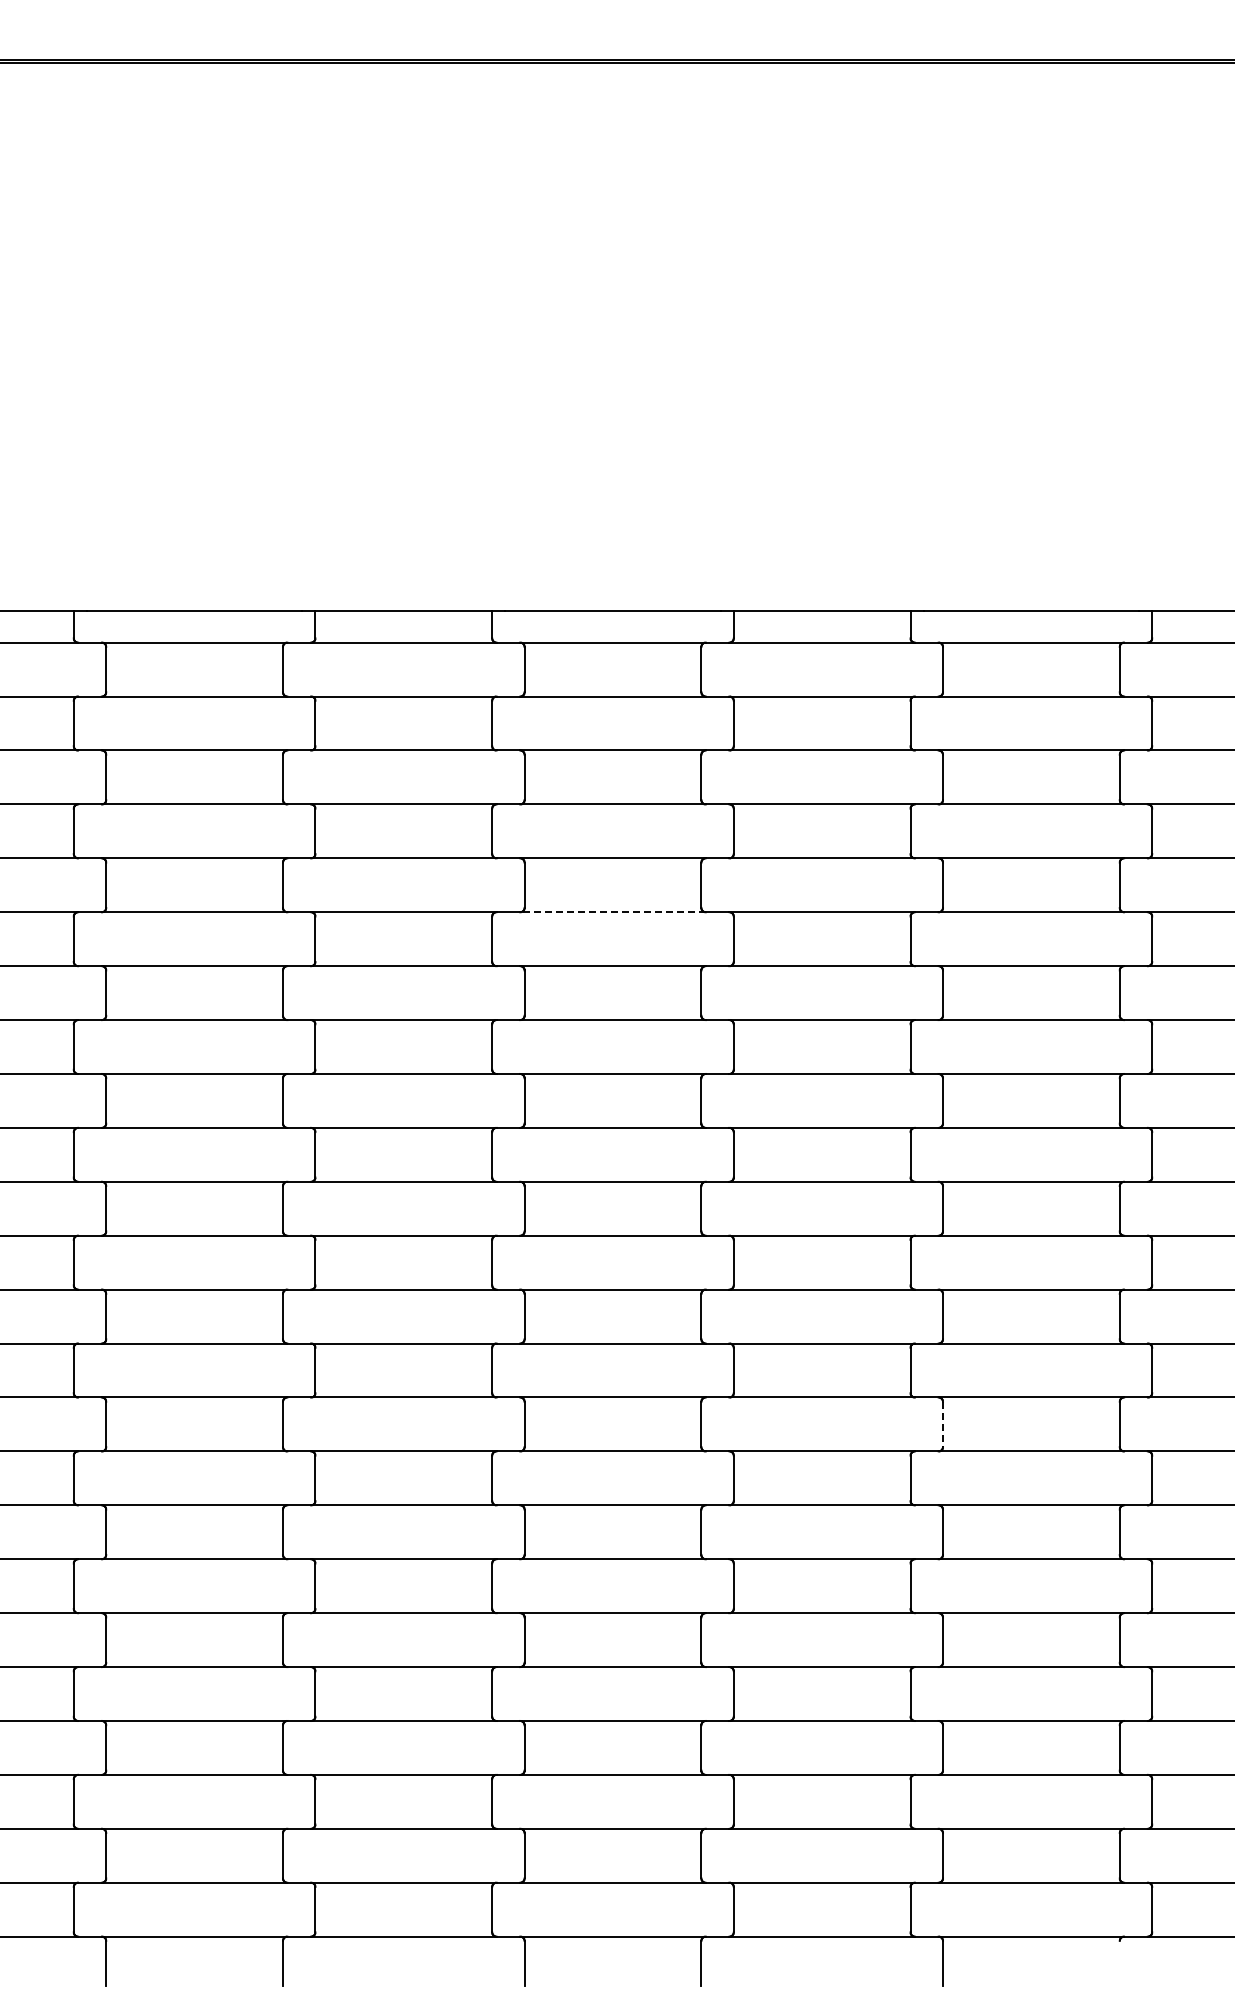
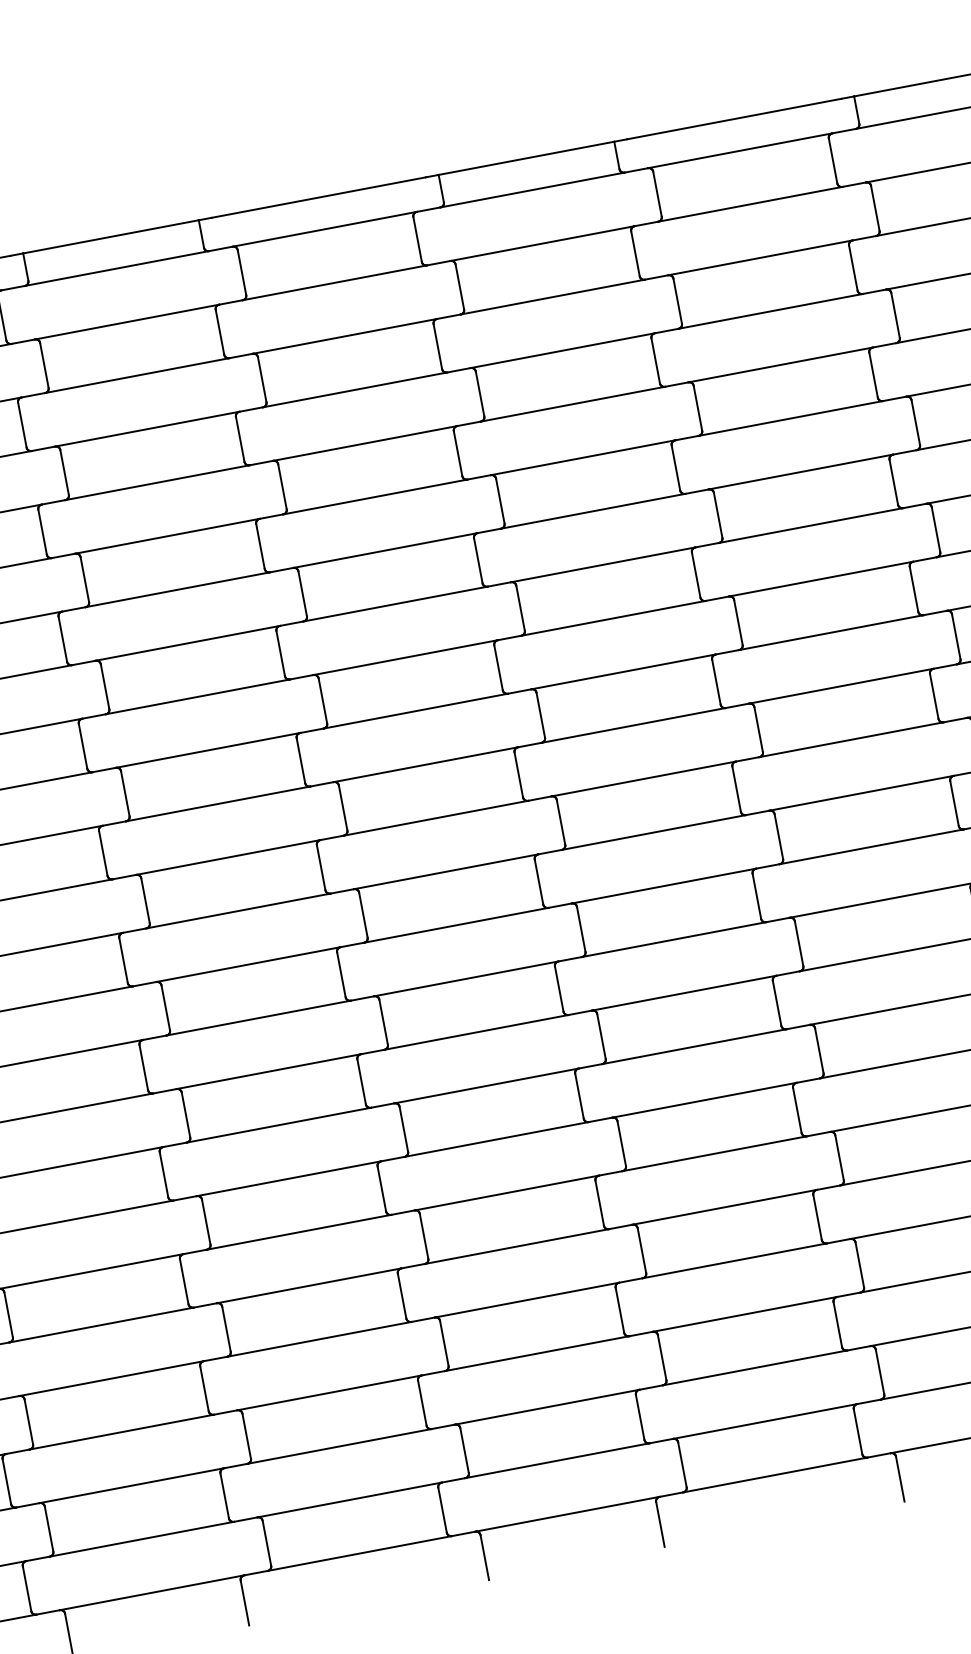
line: (613, 912) -> (375, 497), dashed -> solid
line: (942, 1424) -> (798, 943), dashed -> solid

